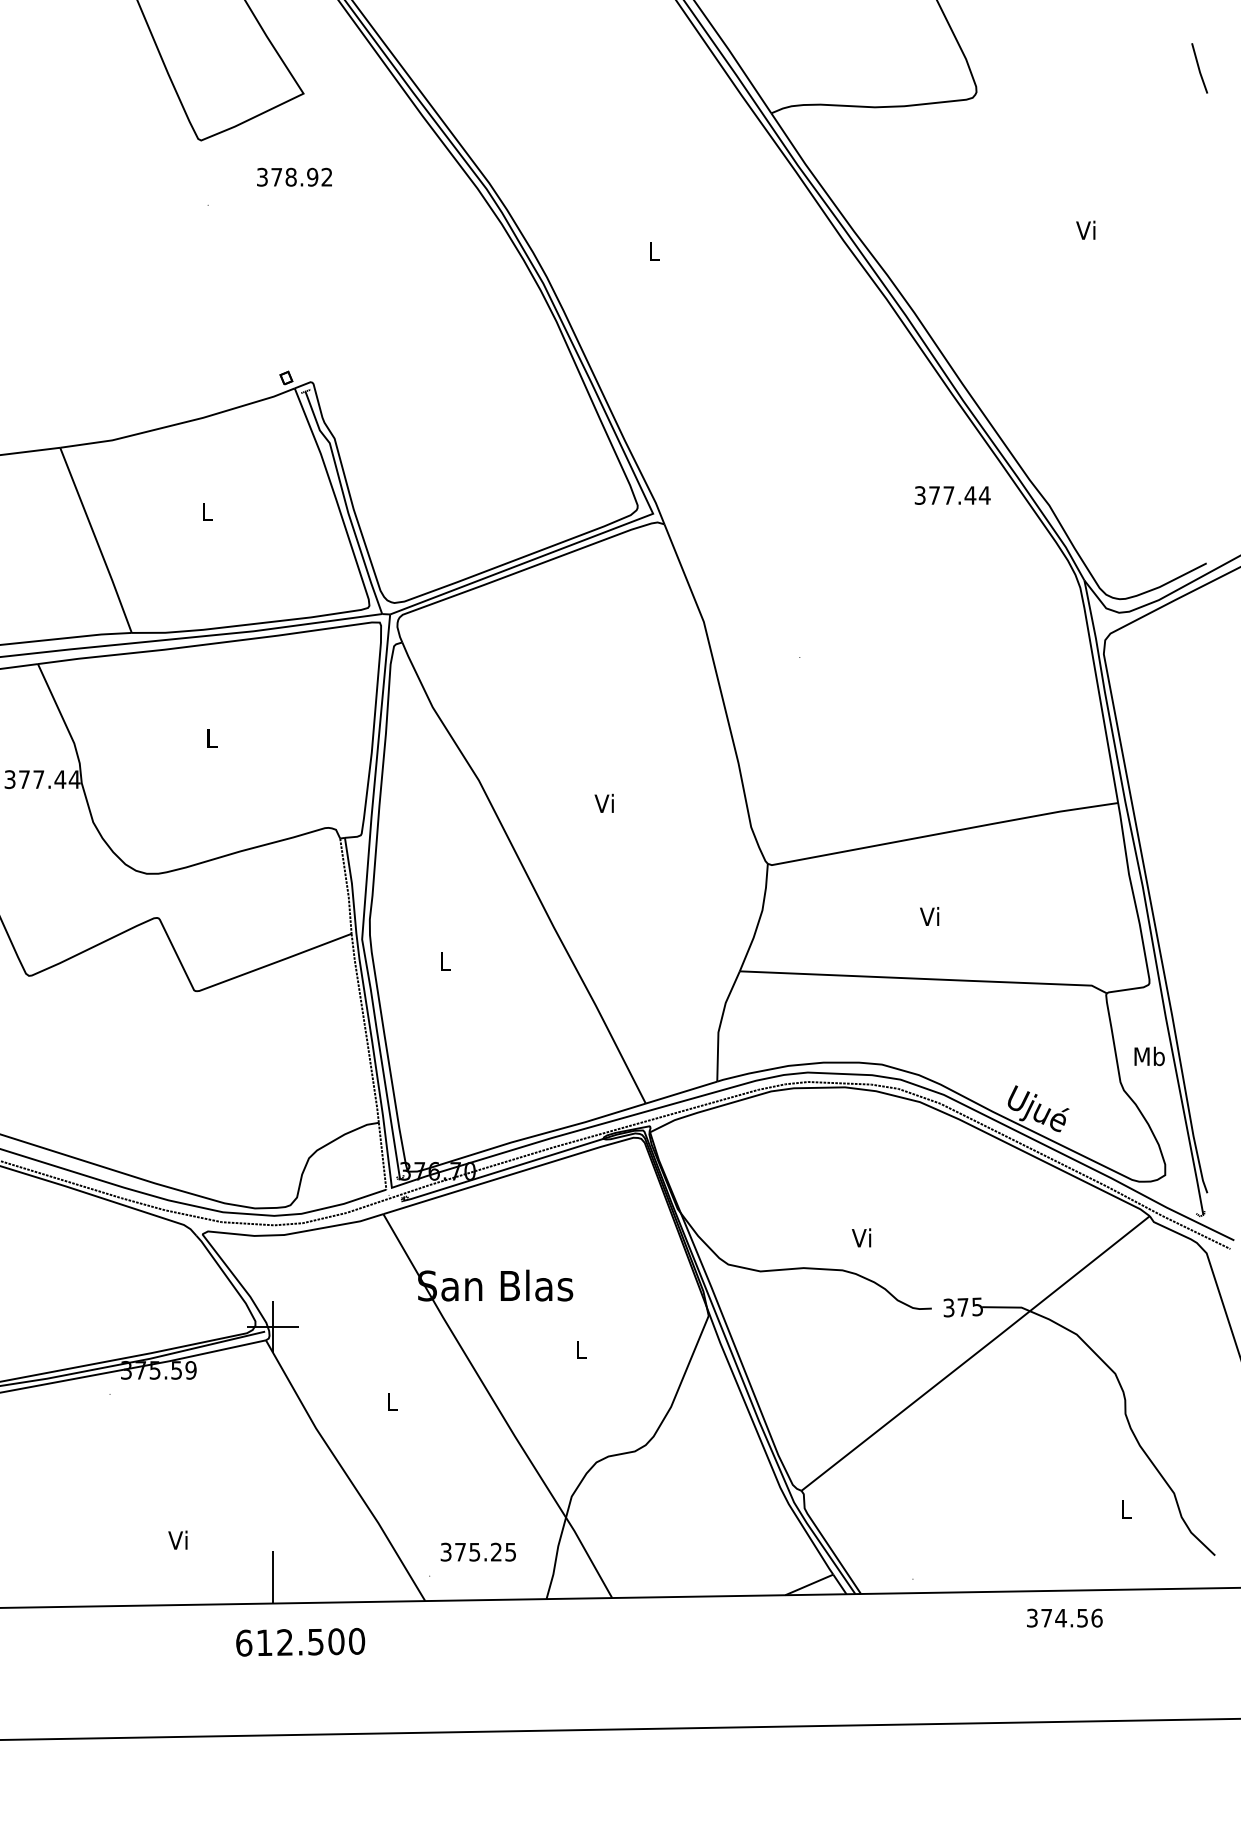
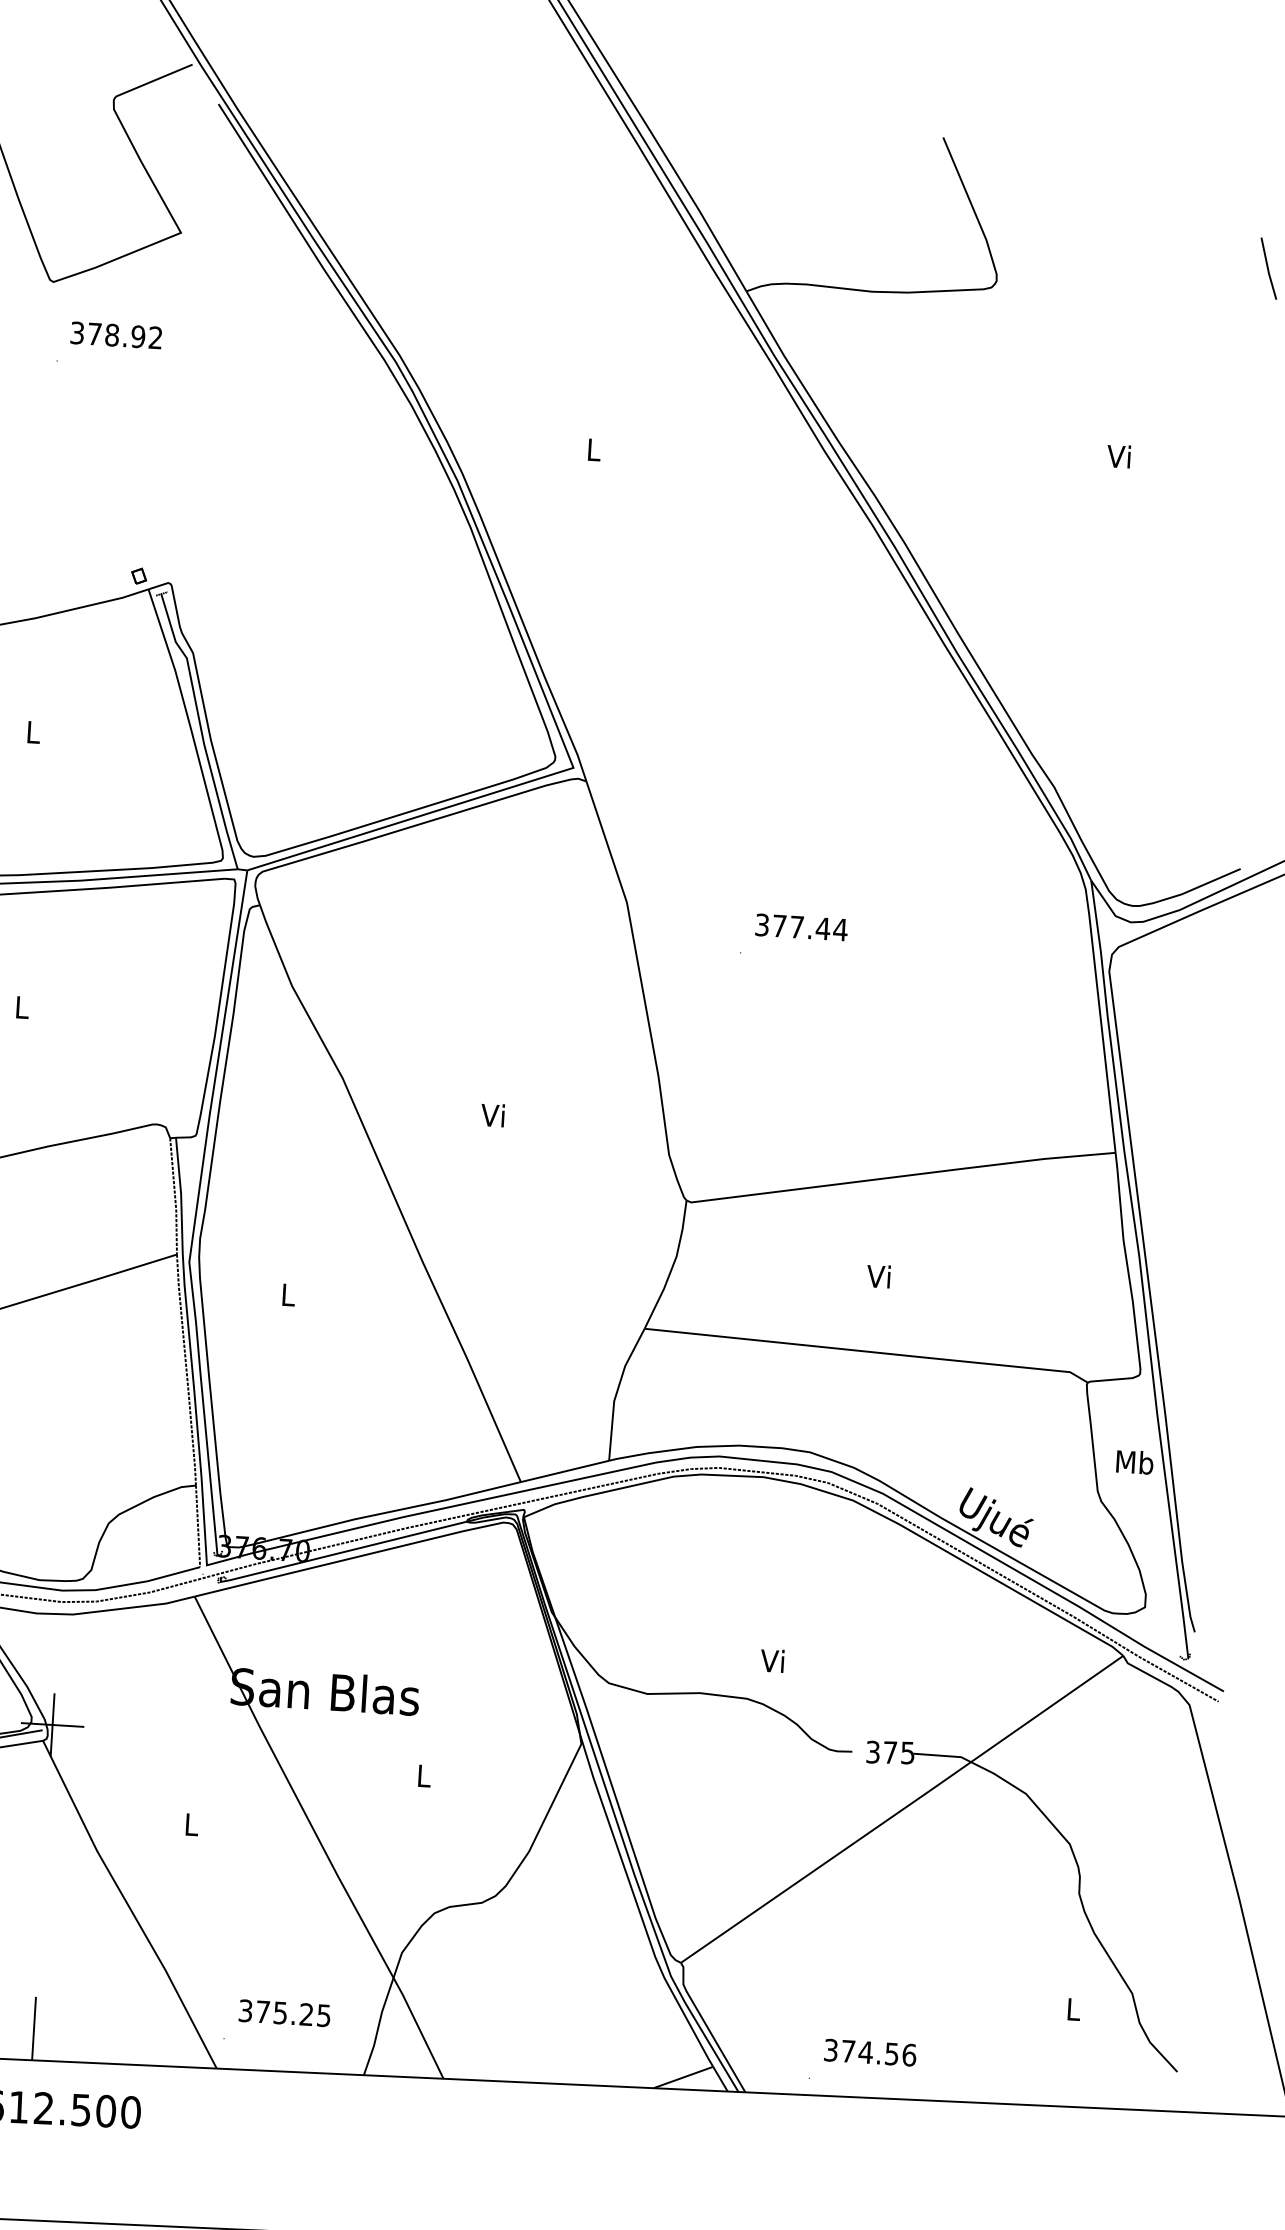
text: (294, 176) -> (116, 334), moved
text: (952, 495) -> (801, 927), moved
text: (1064, 1617) -> (870, 2051), moved

